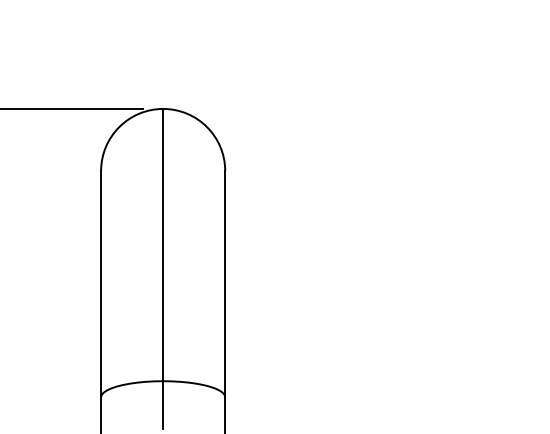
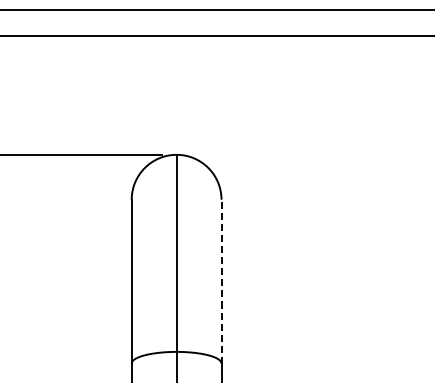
line: (225, 283) -> (221, 281), solid -> dashed

